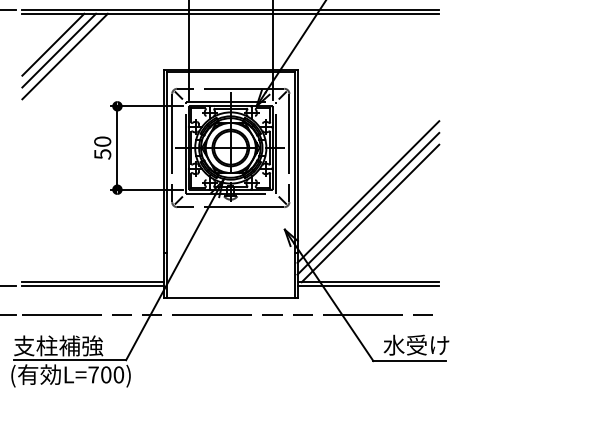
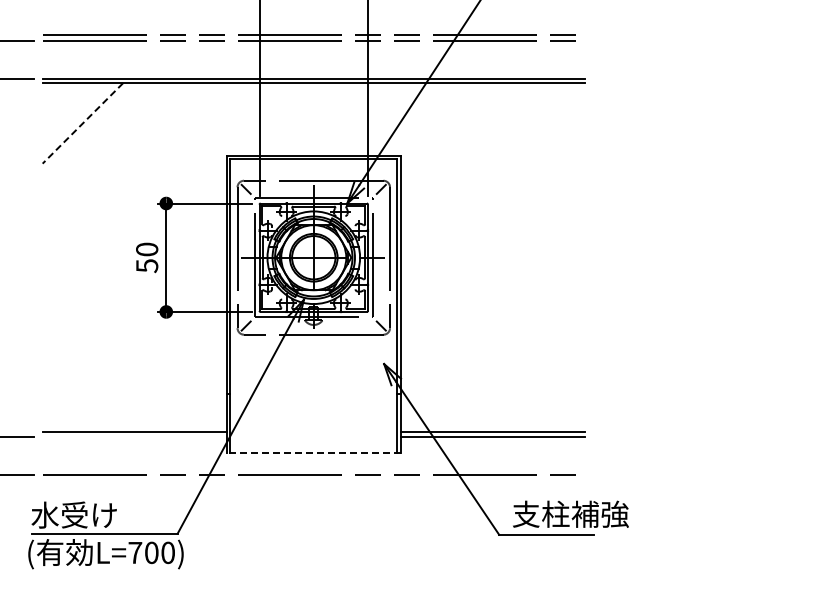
line: (53, 44) -> (82, 123), solid -> dashed
line: (59, 50) -> (90, 131), removed
line: (64, 56) -> (97, 138), removed
line: (368, 191) -> (492, 314), removed
line: (368, 203) -> (492, 330), removed
line: (370, 213) -> (495, 342), removed
line: (92, 285) -> (134, 436), removed
line: (230, 297) -> (313, 452), solid -> dashed
text: (428, 344) -> (570, 513), 水受け -> 支柱補強
text: (58, 345) -> (89, 514), 支柱補強 -> 水受け

